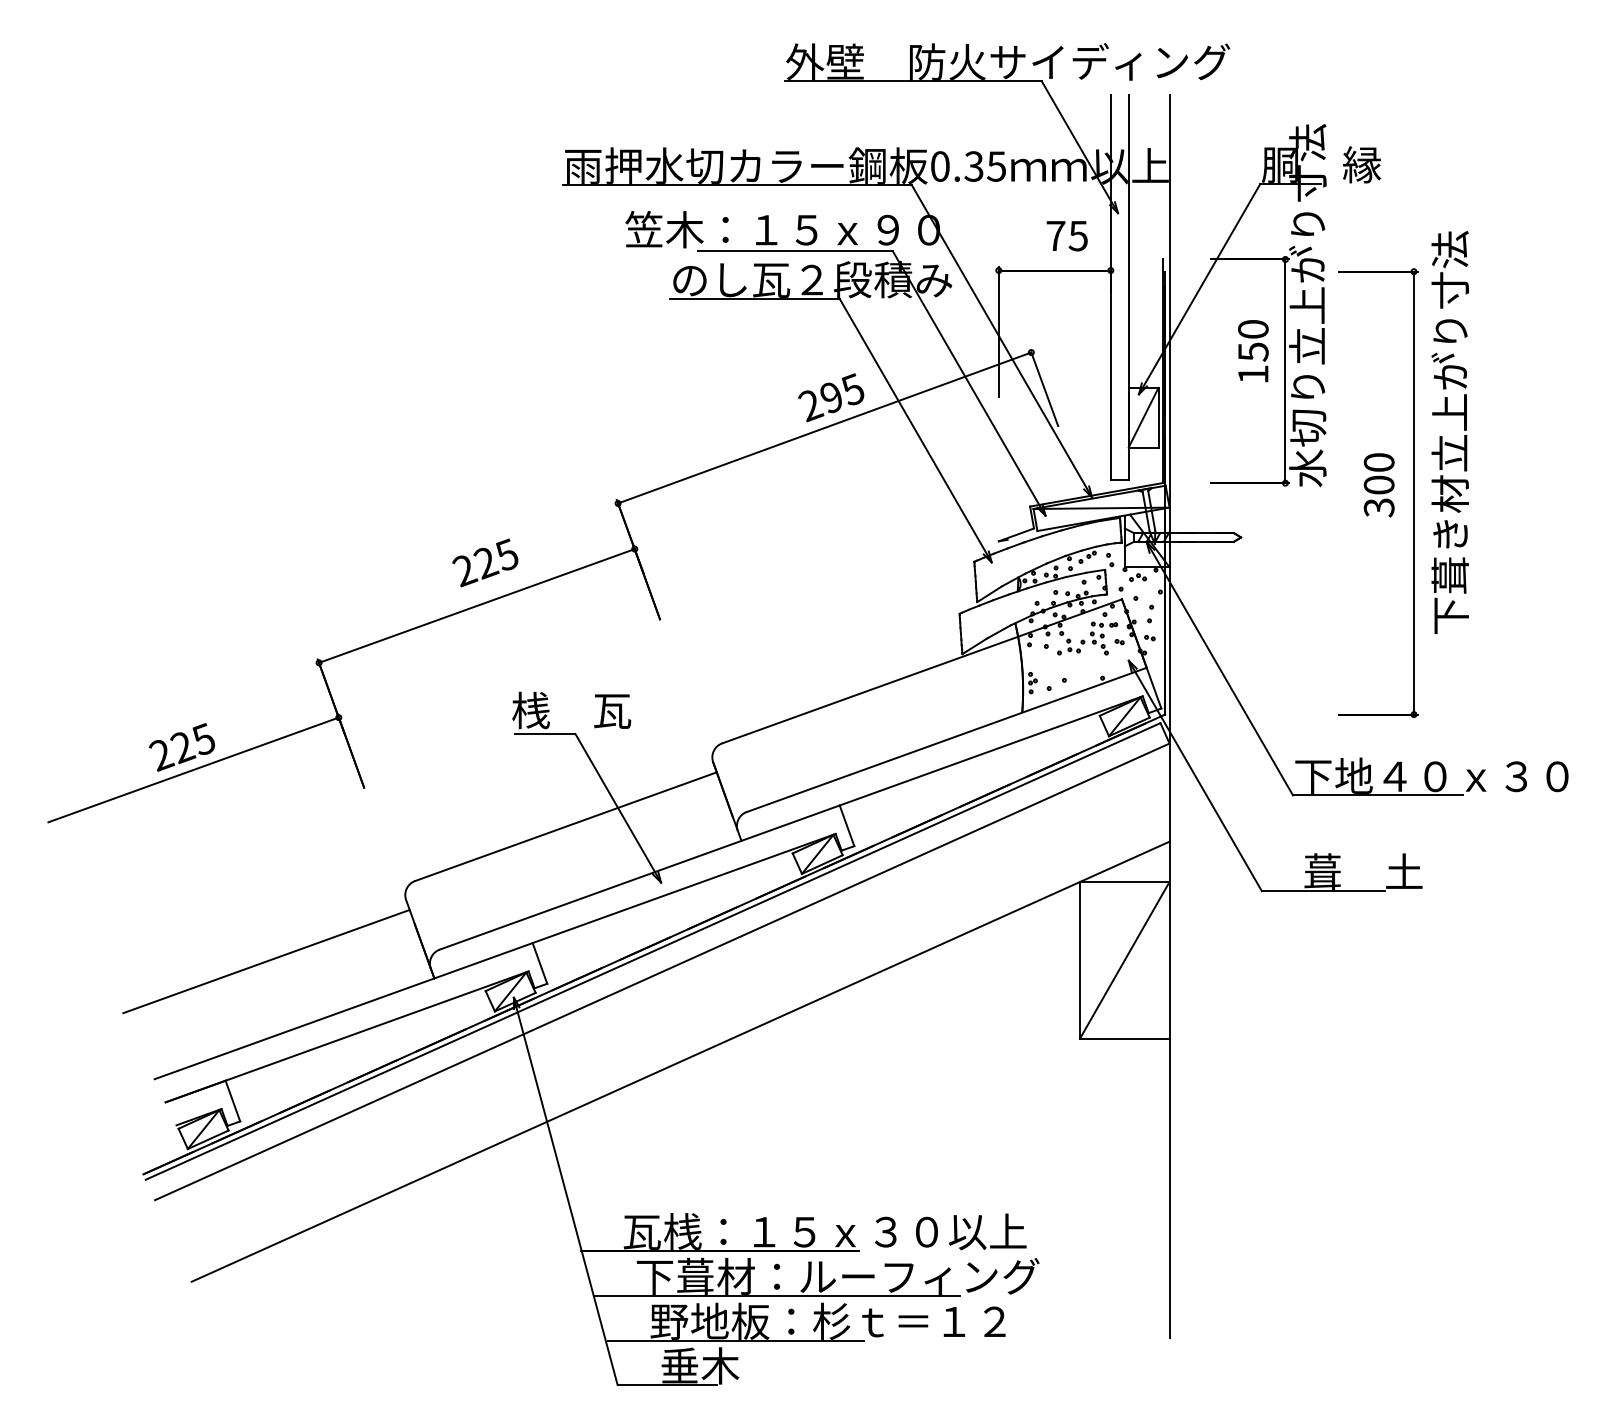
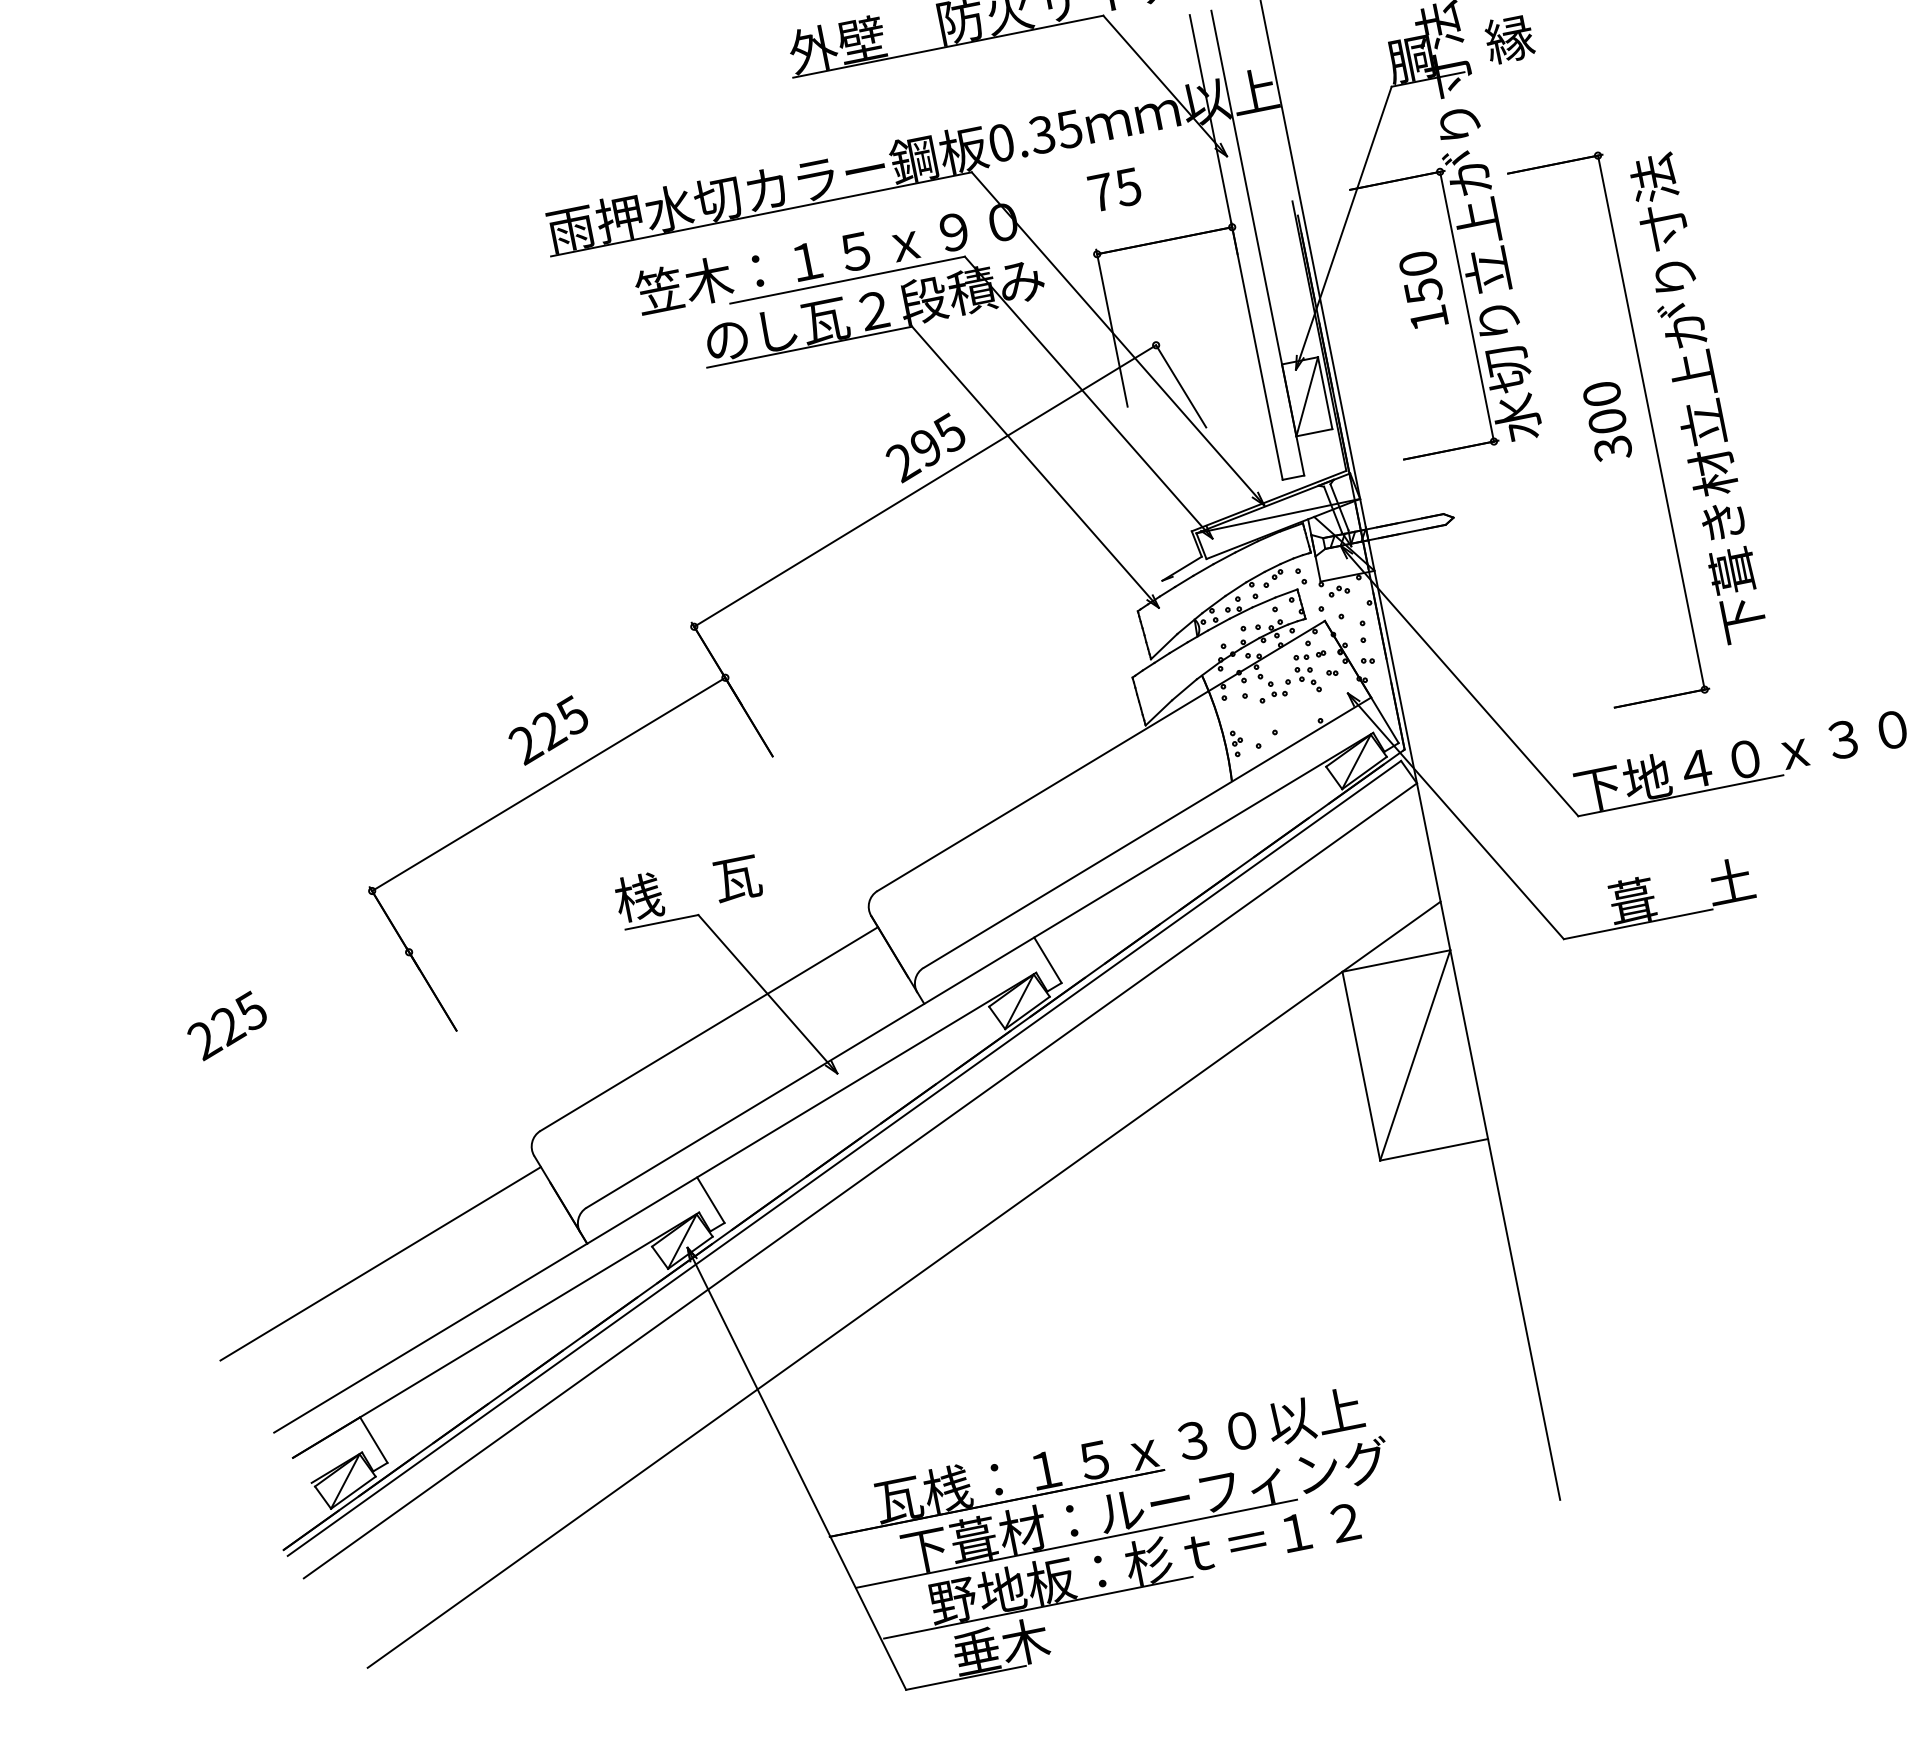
text: (1066, 236) -> (1114, 190), moved
text: (1449, 432) -> (1697, 398), moved
line: (193, 769) -> (246, 1049), removed

